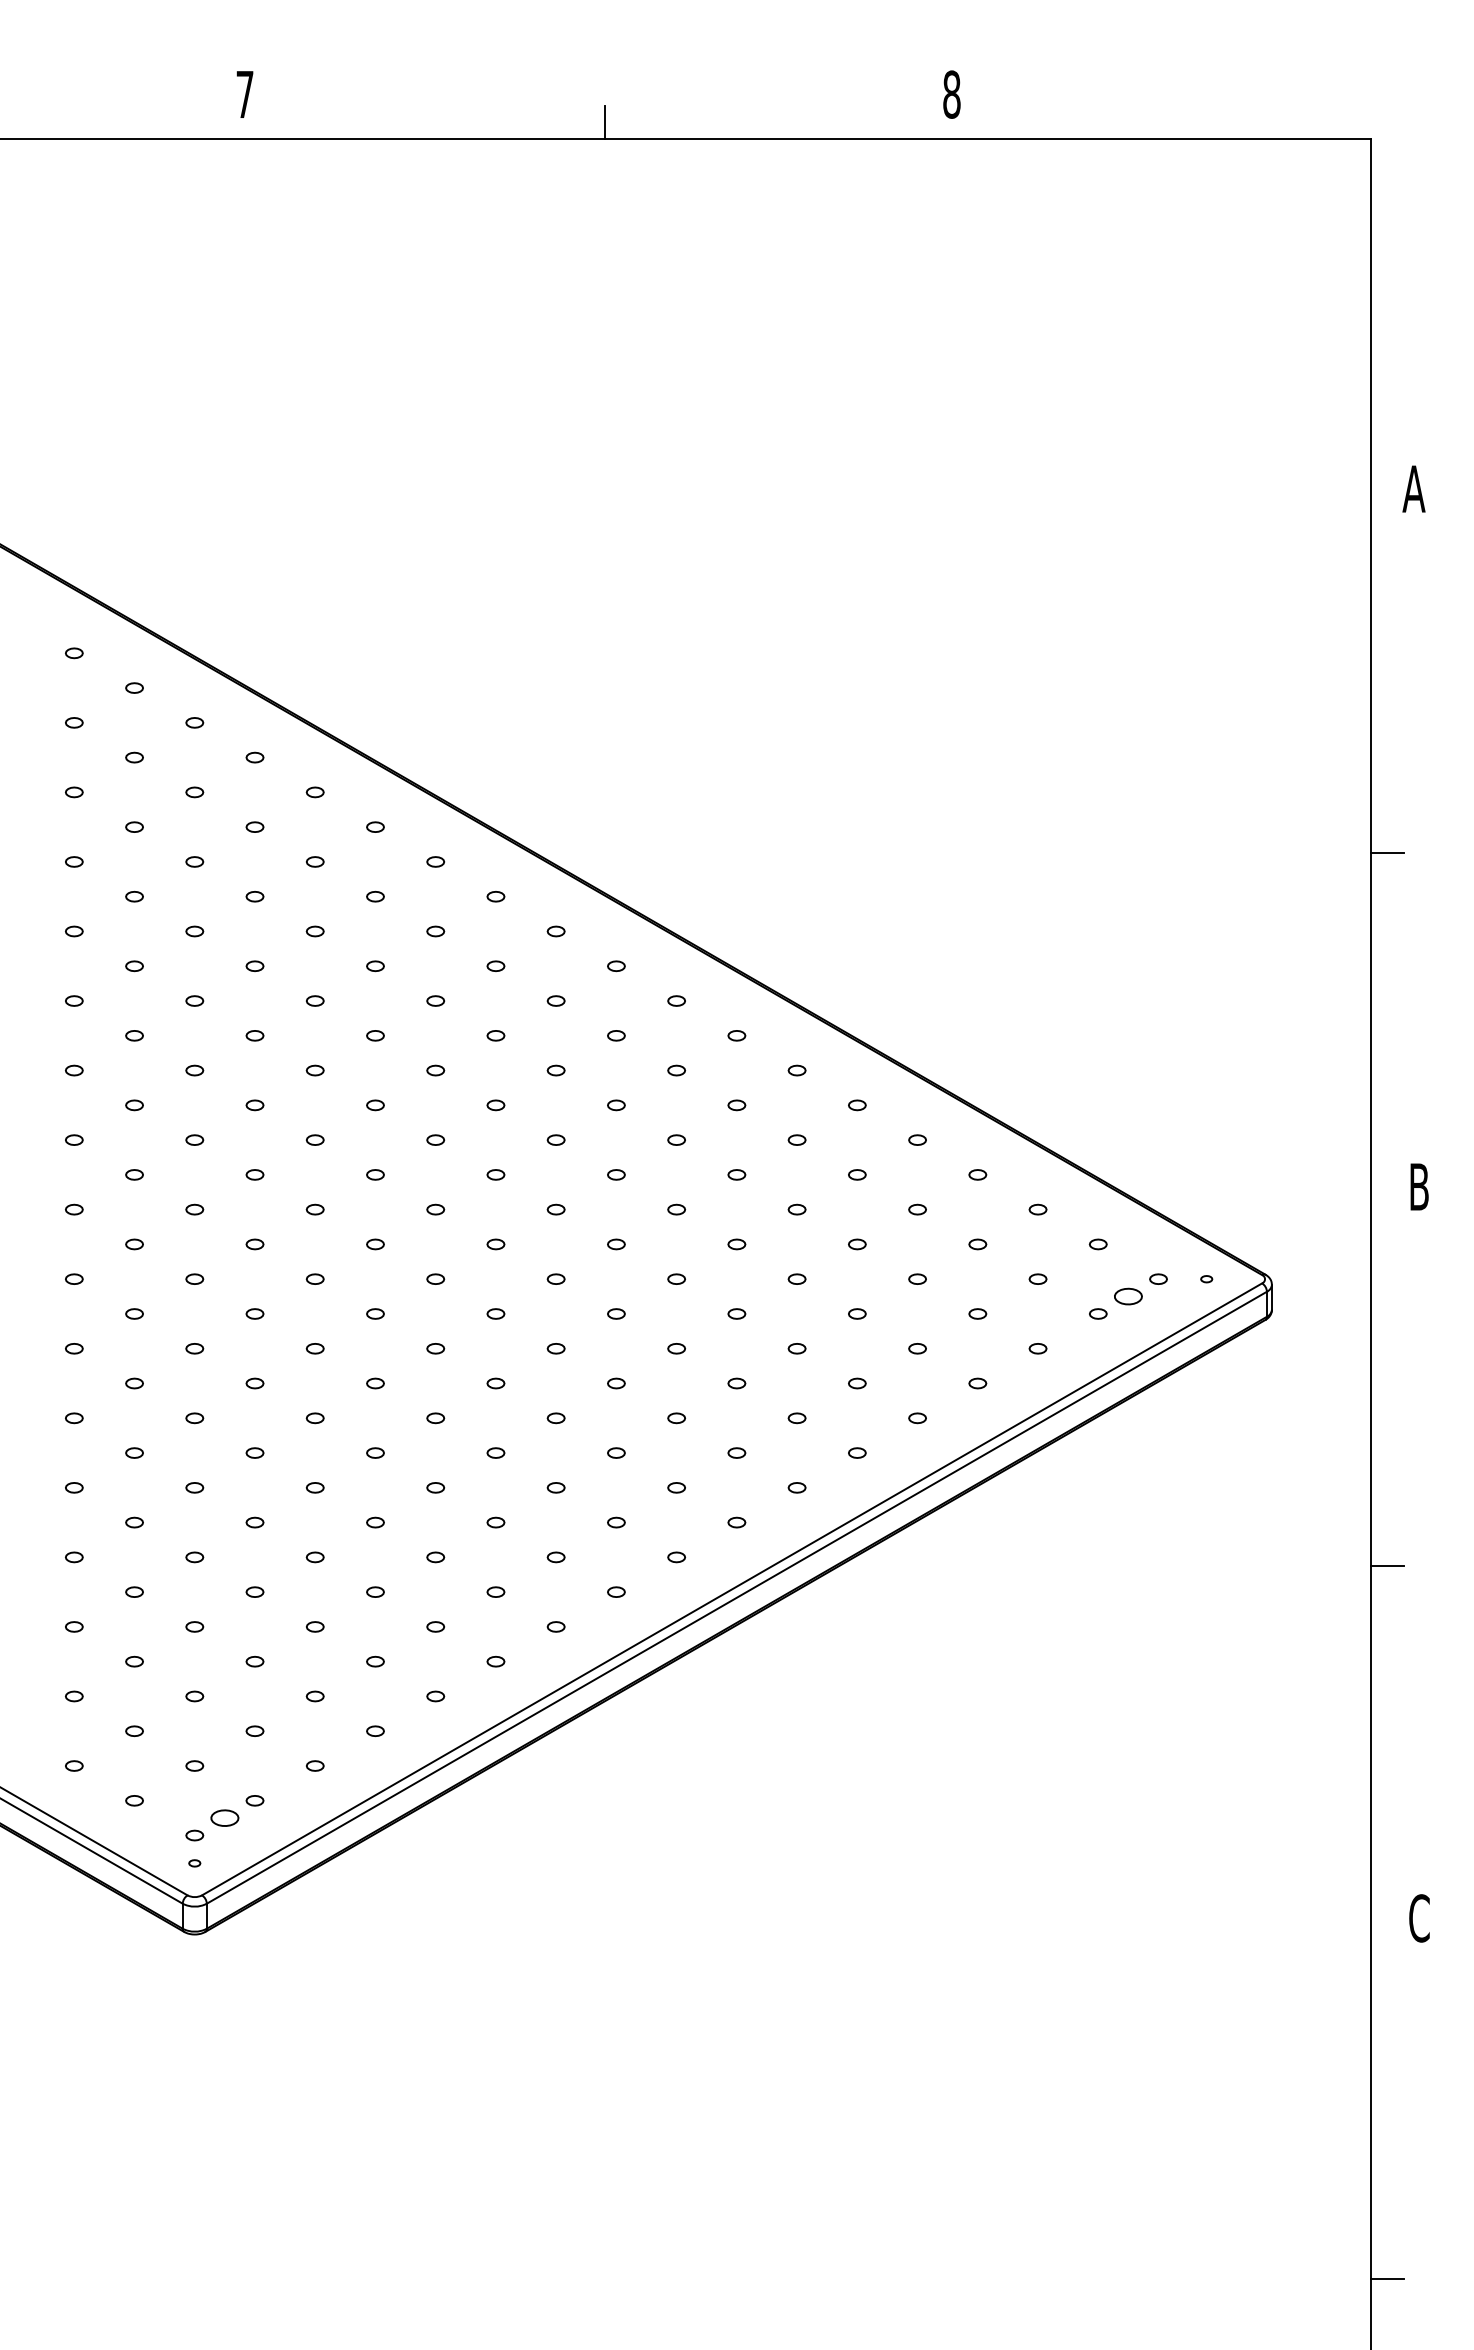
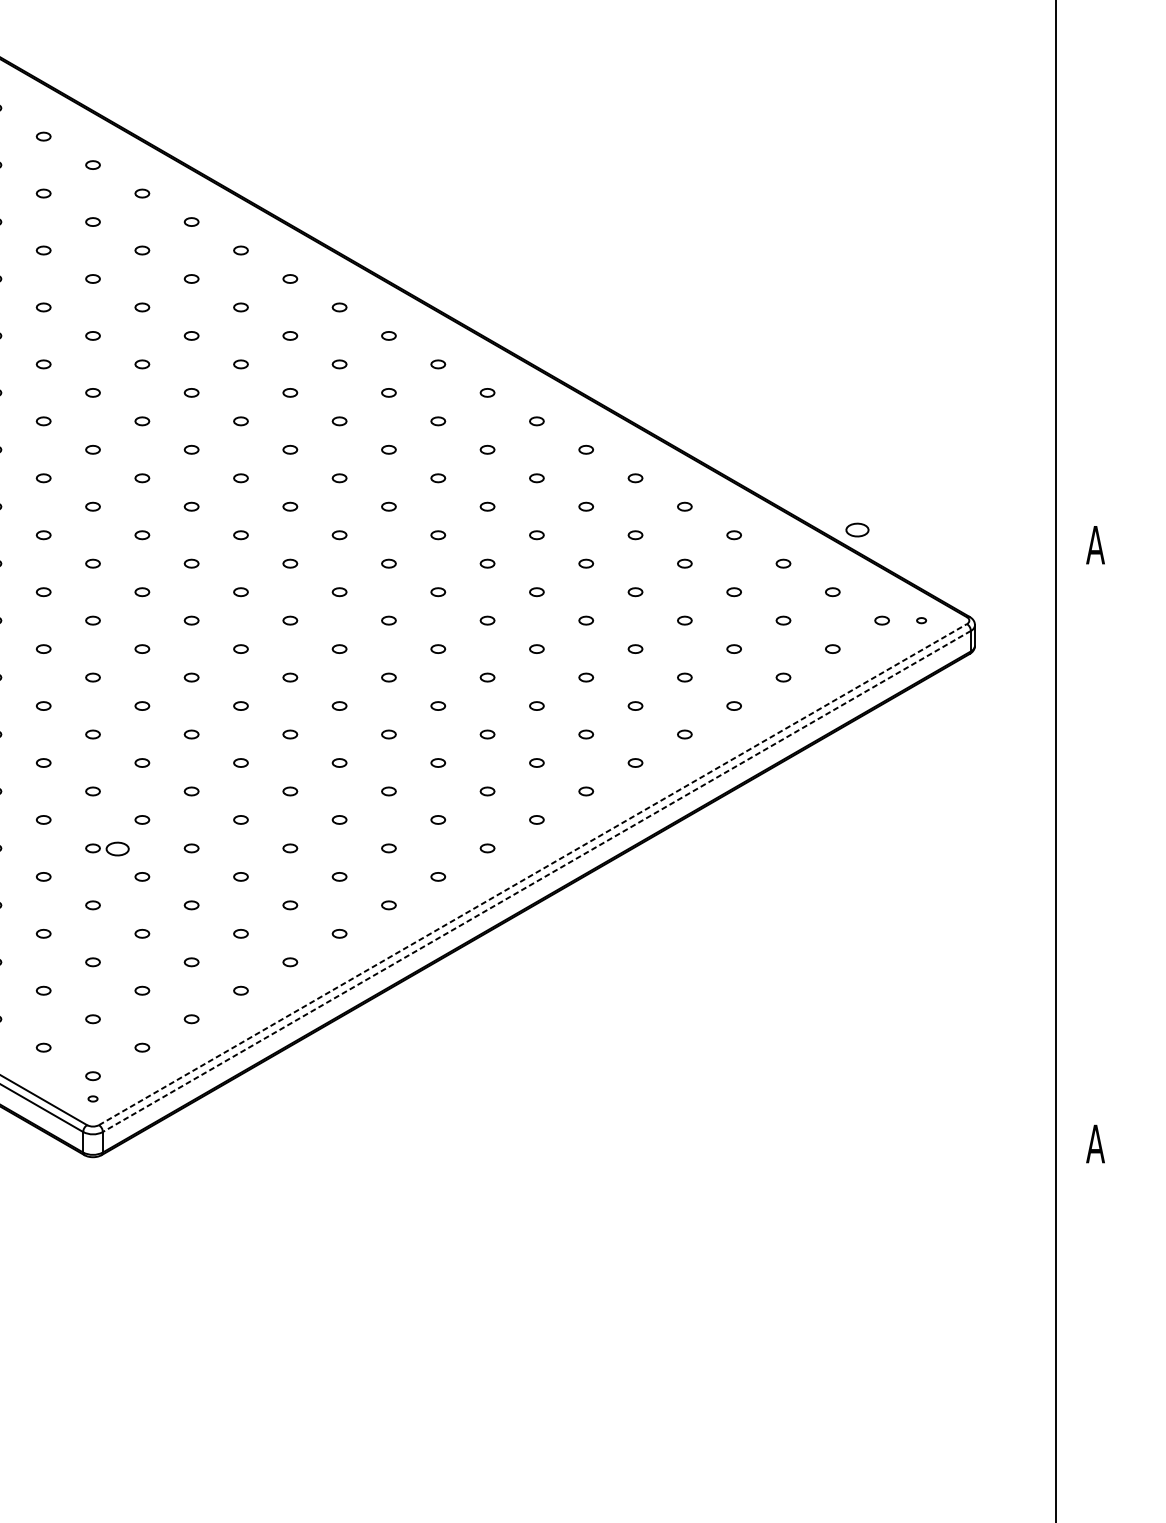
line: (1386, 852) -> (1068, 271), removed
text: (1418, 1186) -> (1095, 544), B -> A
part: (1128, 1296) -> (857, 530), moved
line: (1386, 1566) -> (1068, 855), removed
line: (732, 1589) -> (533, 874), solid -> dashed
line: (736, 1597) -> (536, 881), solid -> dashed
part: (224, 1817) -> (117, 848), moved
text: (1418, 1918) -> (1095, 1144), C -> A
line: (1386, 2279) -> (1068, 1439), removed

